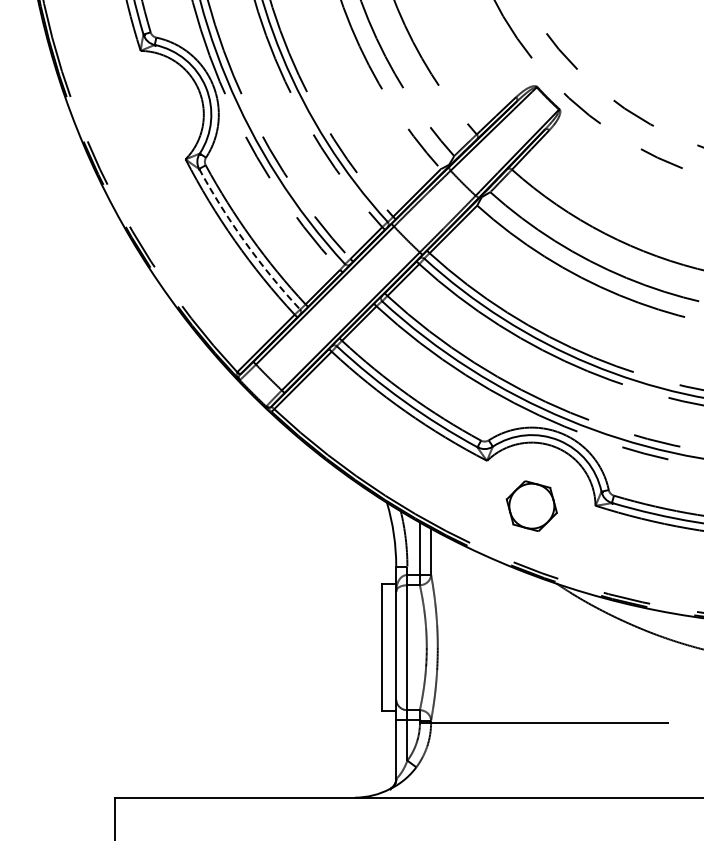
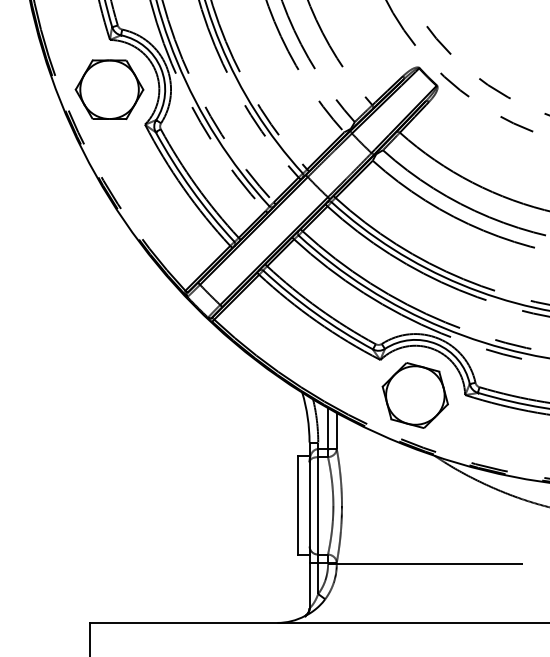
part: (139, 114) -> (109, 89), added
arc: (245, 242) -> (191, 189), dashed -> solid
part: (531, 505) -> (415, 394), size x1.67

